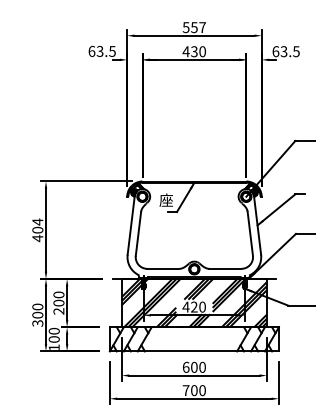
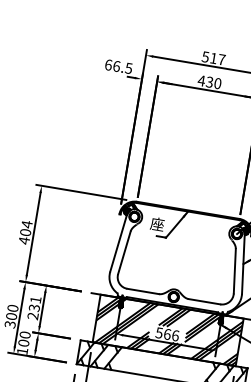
text: (194, 27) -> (213, 58), 557 -> 517
text: (99, 50) -> (116, 65), 63.5 -> 66.5
text: (58, 298) -> (34, 303), 200 -> 231
text: (193, 306) -> (166, 333), 420 -> 566

